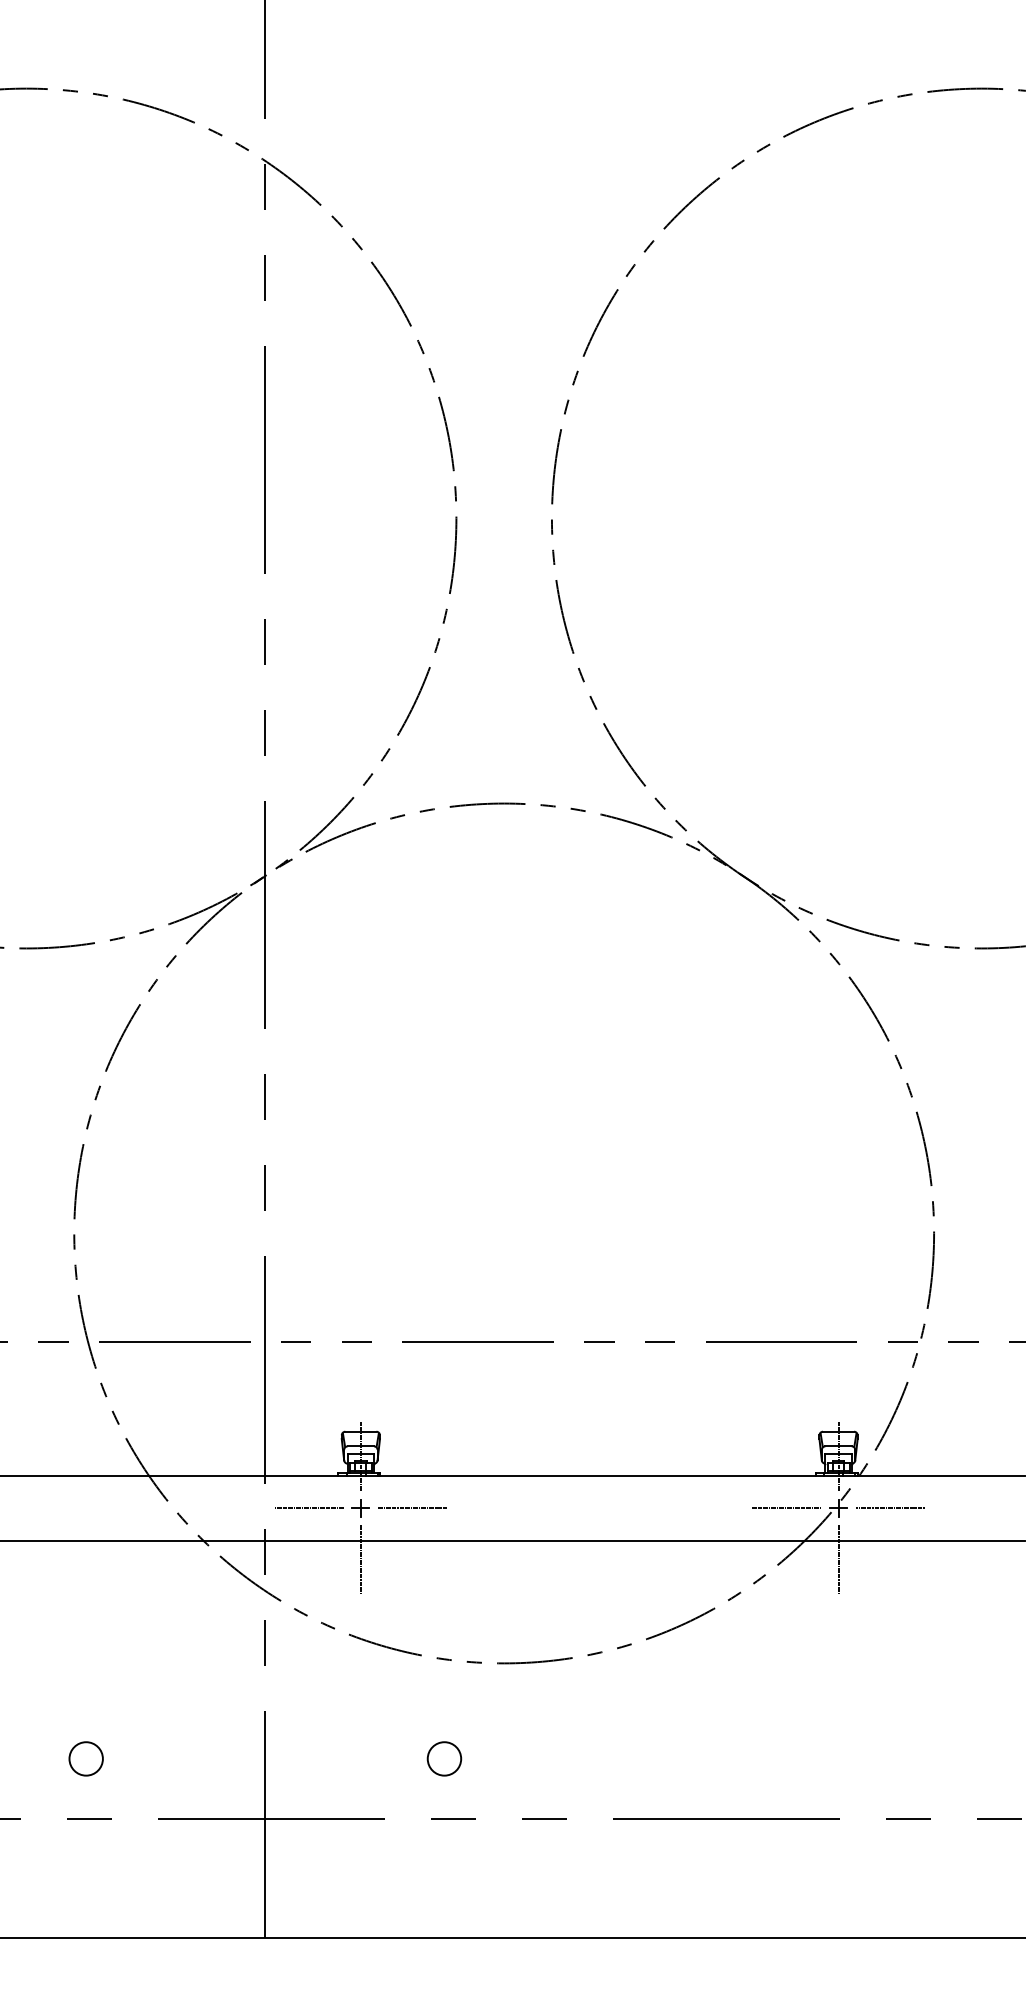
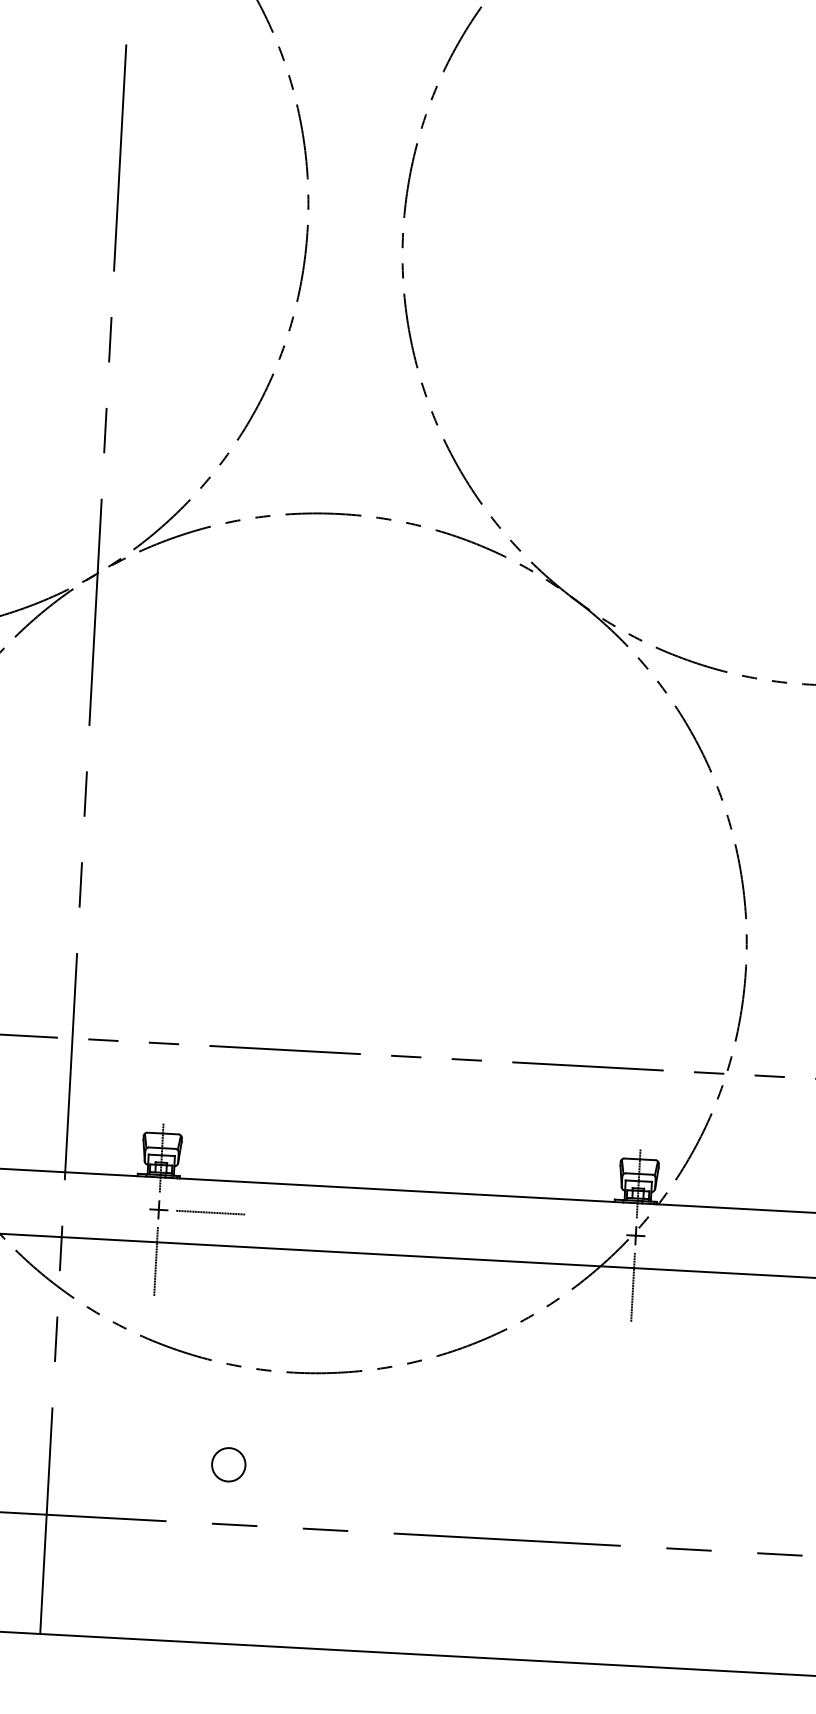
line: (308, 1508) -> (106, 1207), removed
line: (786, 1508) -> (583, 1233), removed
line: (889, 1508) -> (686, 1238), removed

